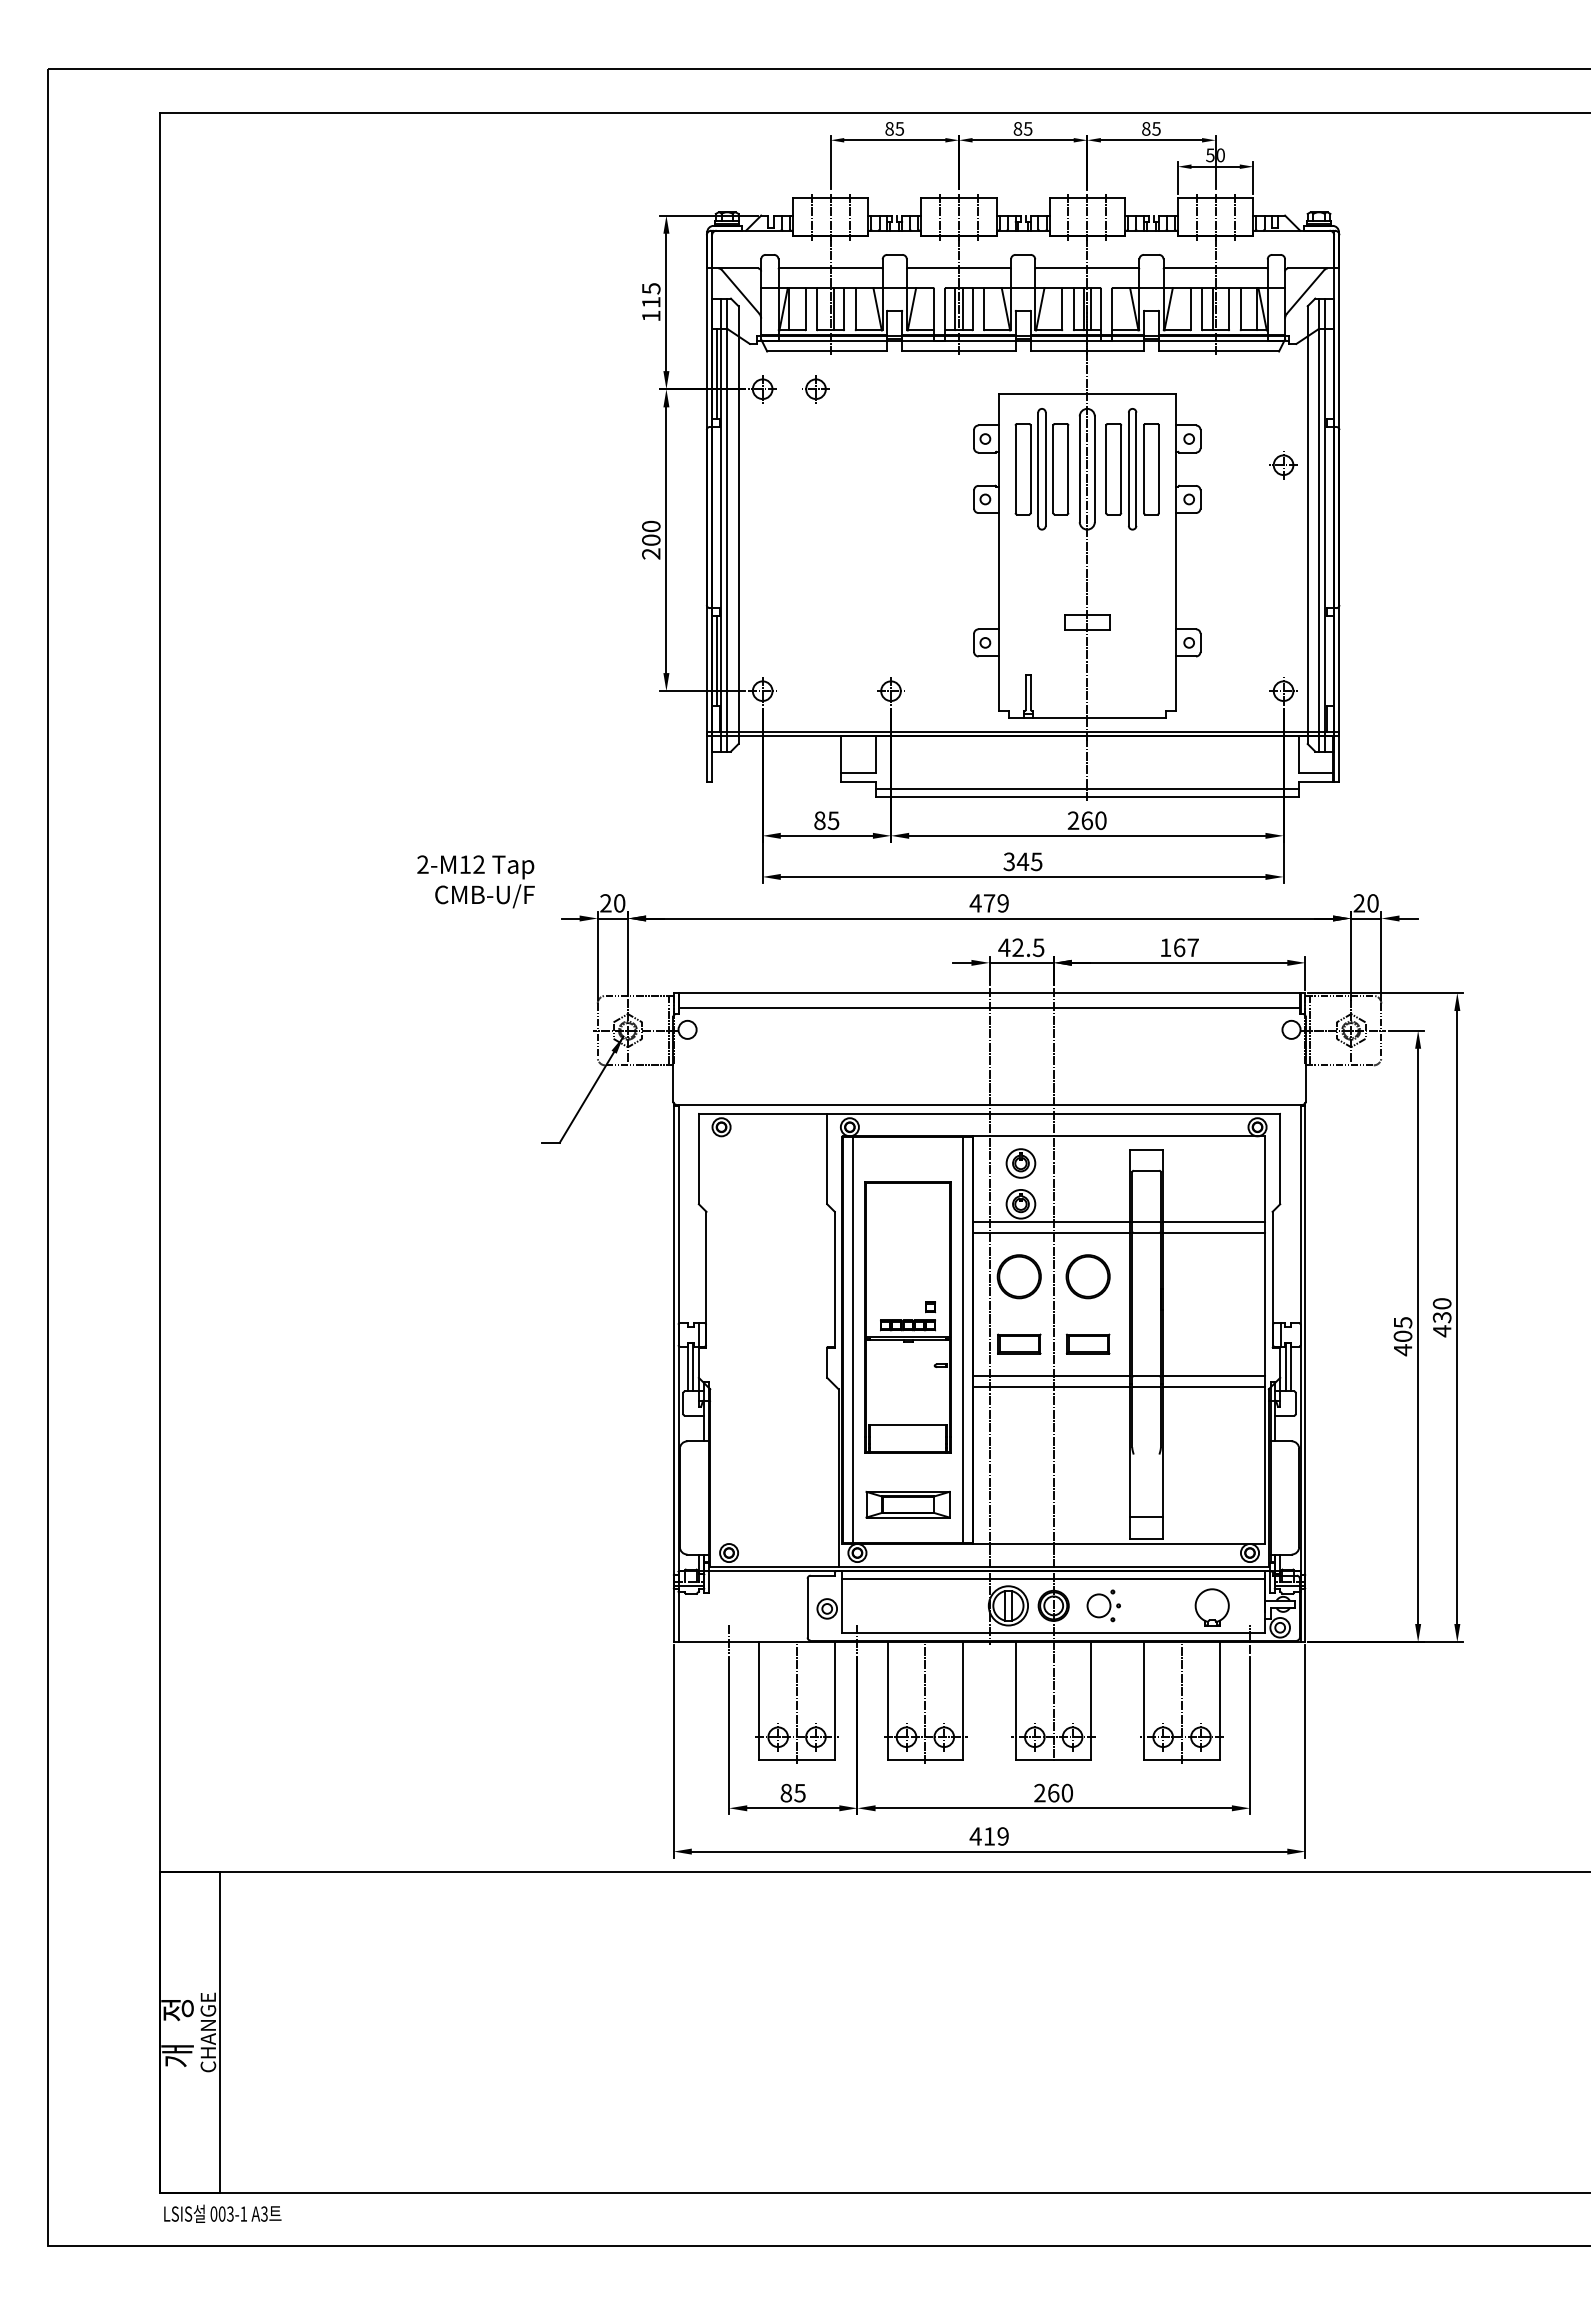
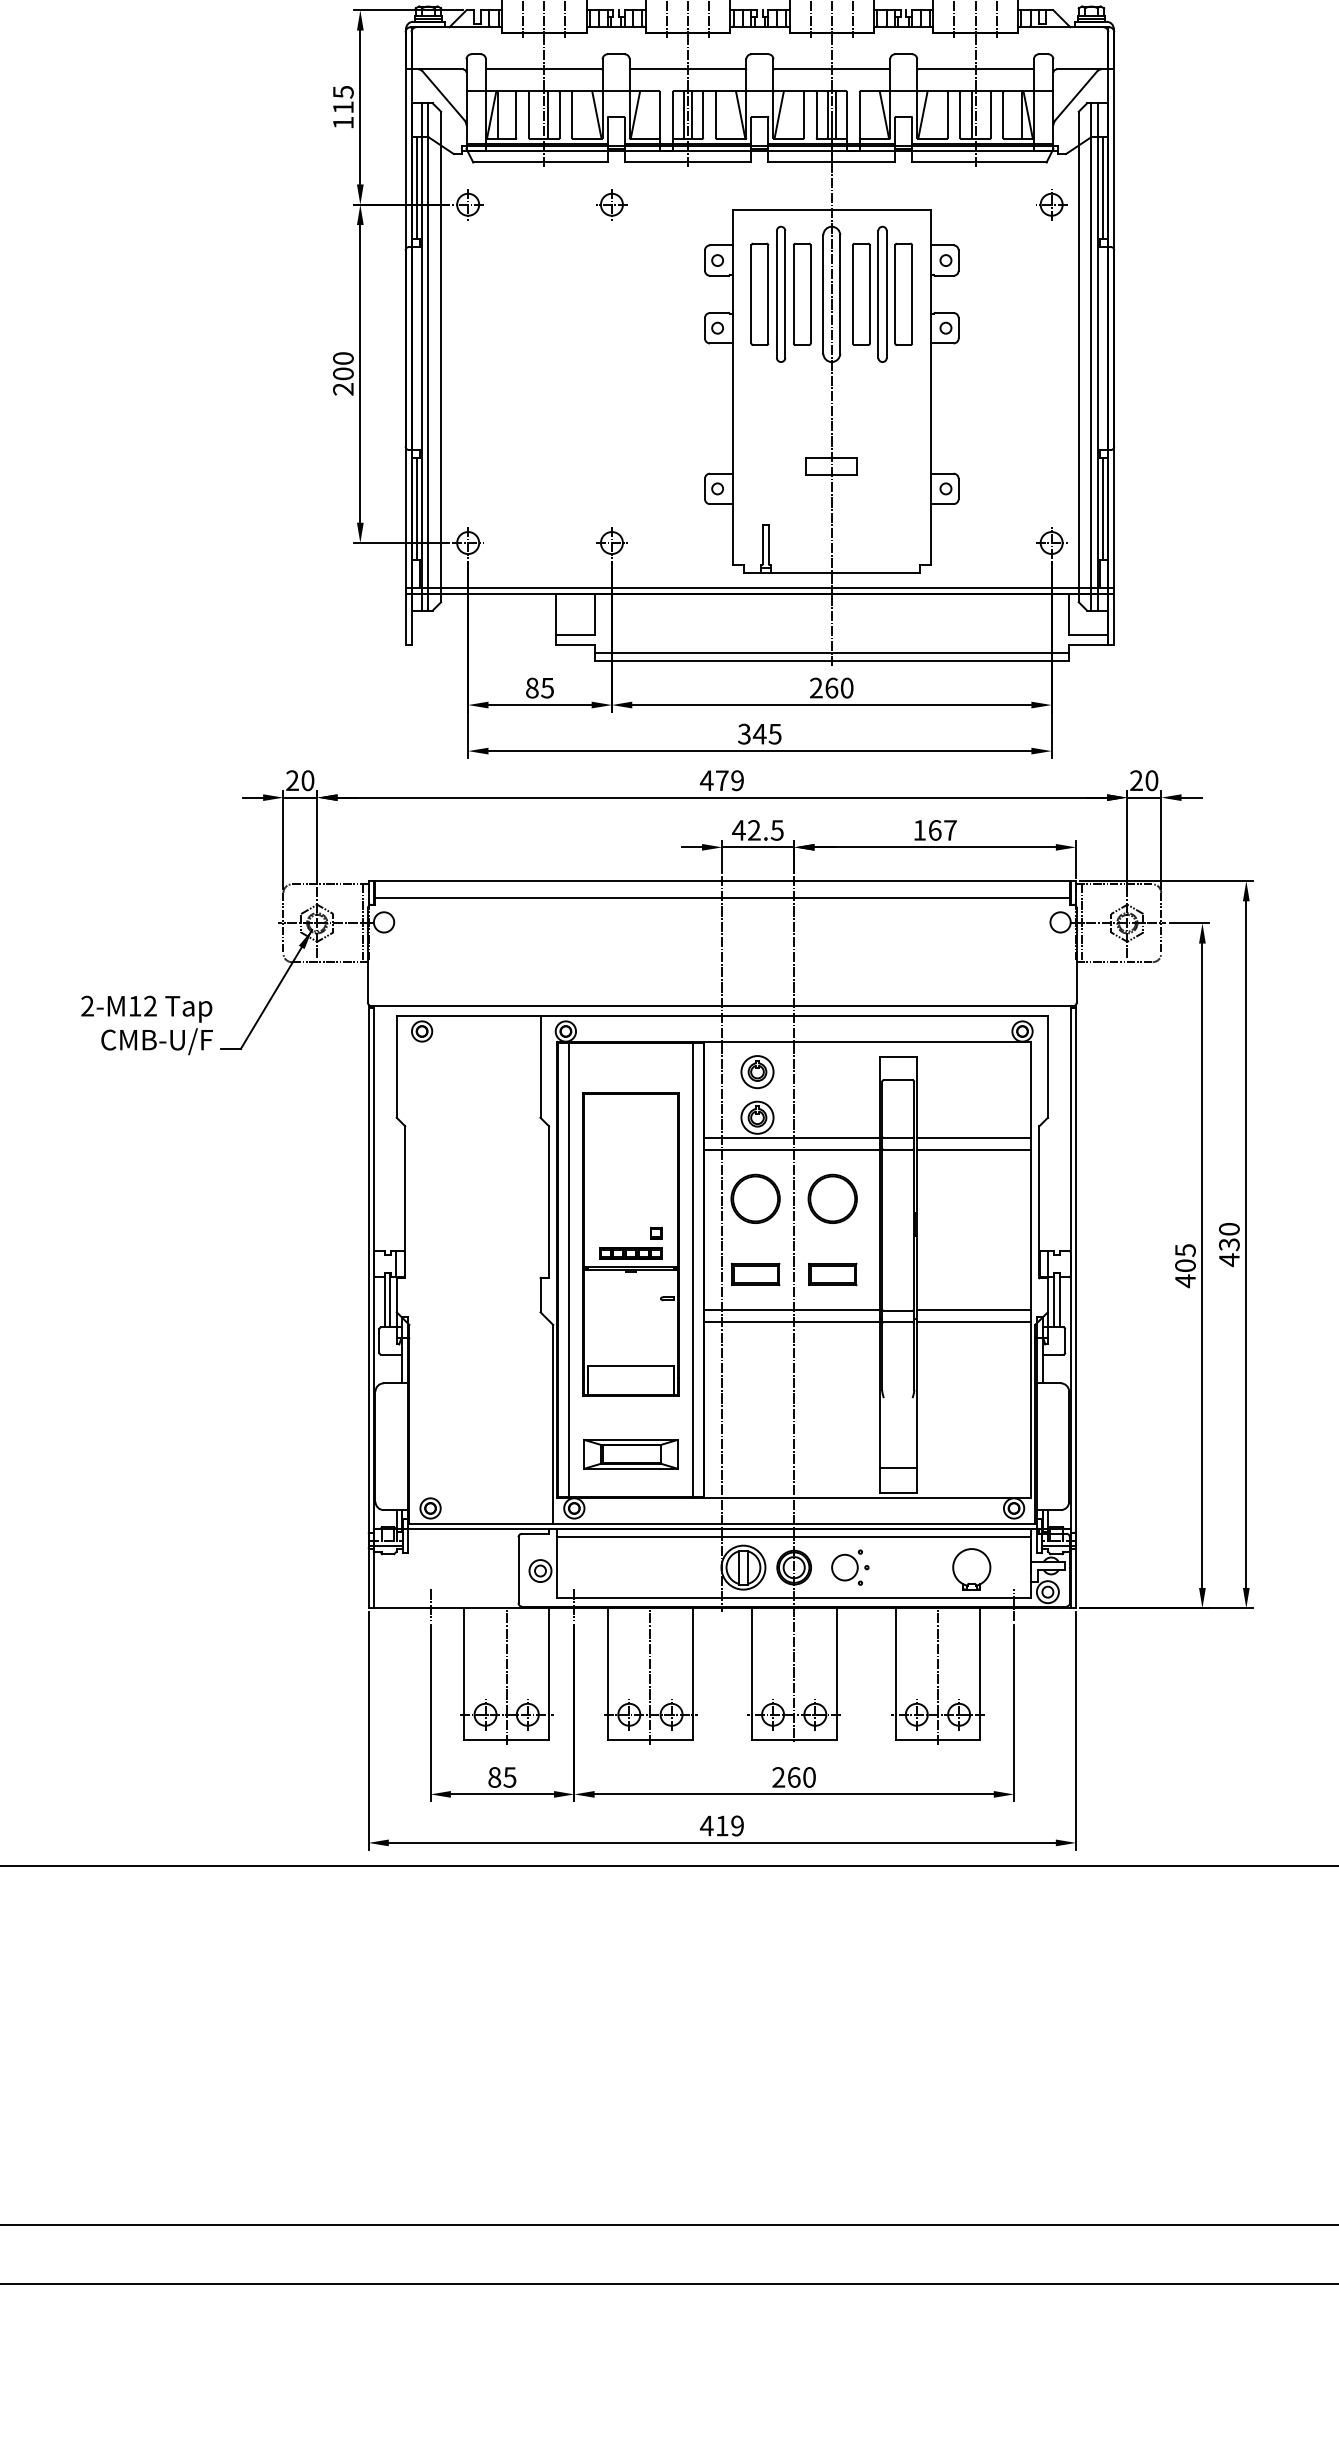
line: (1329, 373) -> (1103, 187), added
part: (815, 389) -> (611, 205), moved
part: (1283, 465) -> (1051, 205), moved
line: (1329, 660) -> (1103, 508), added
text: (475, 881) -> (146, 1025), moved

